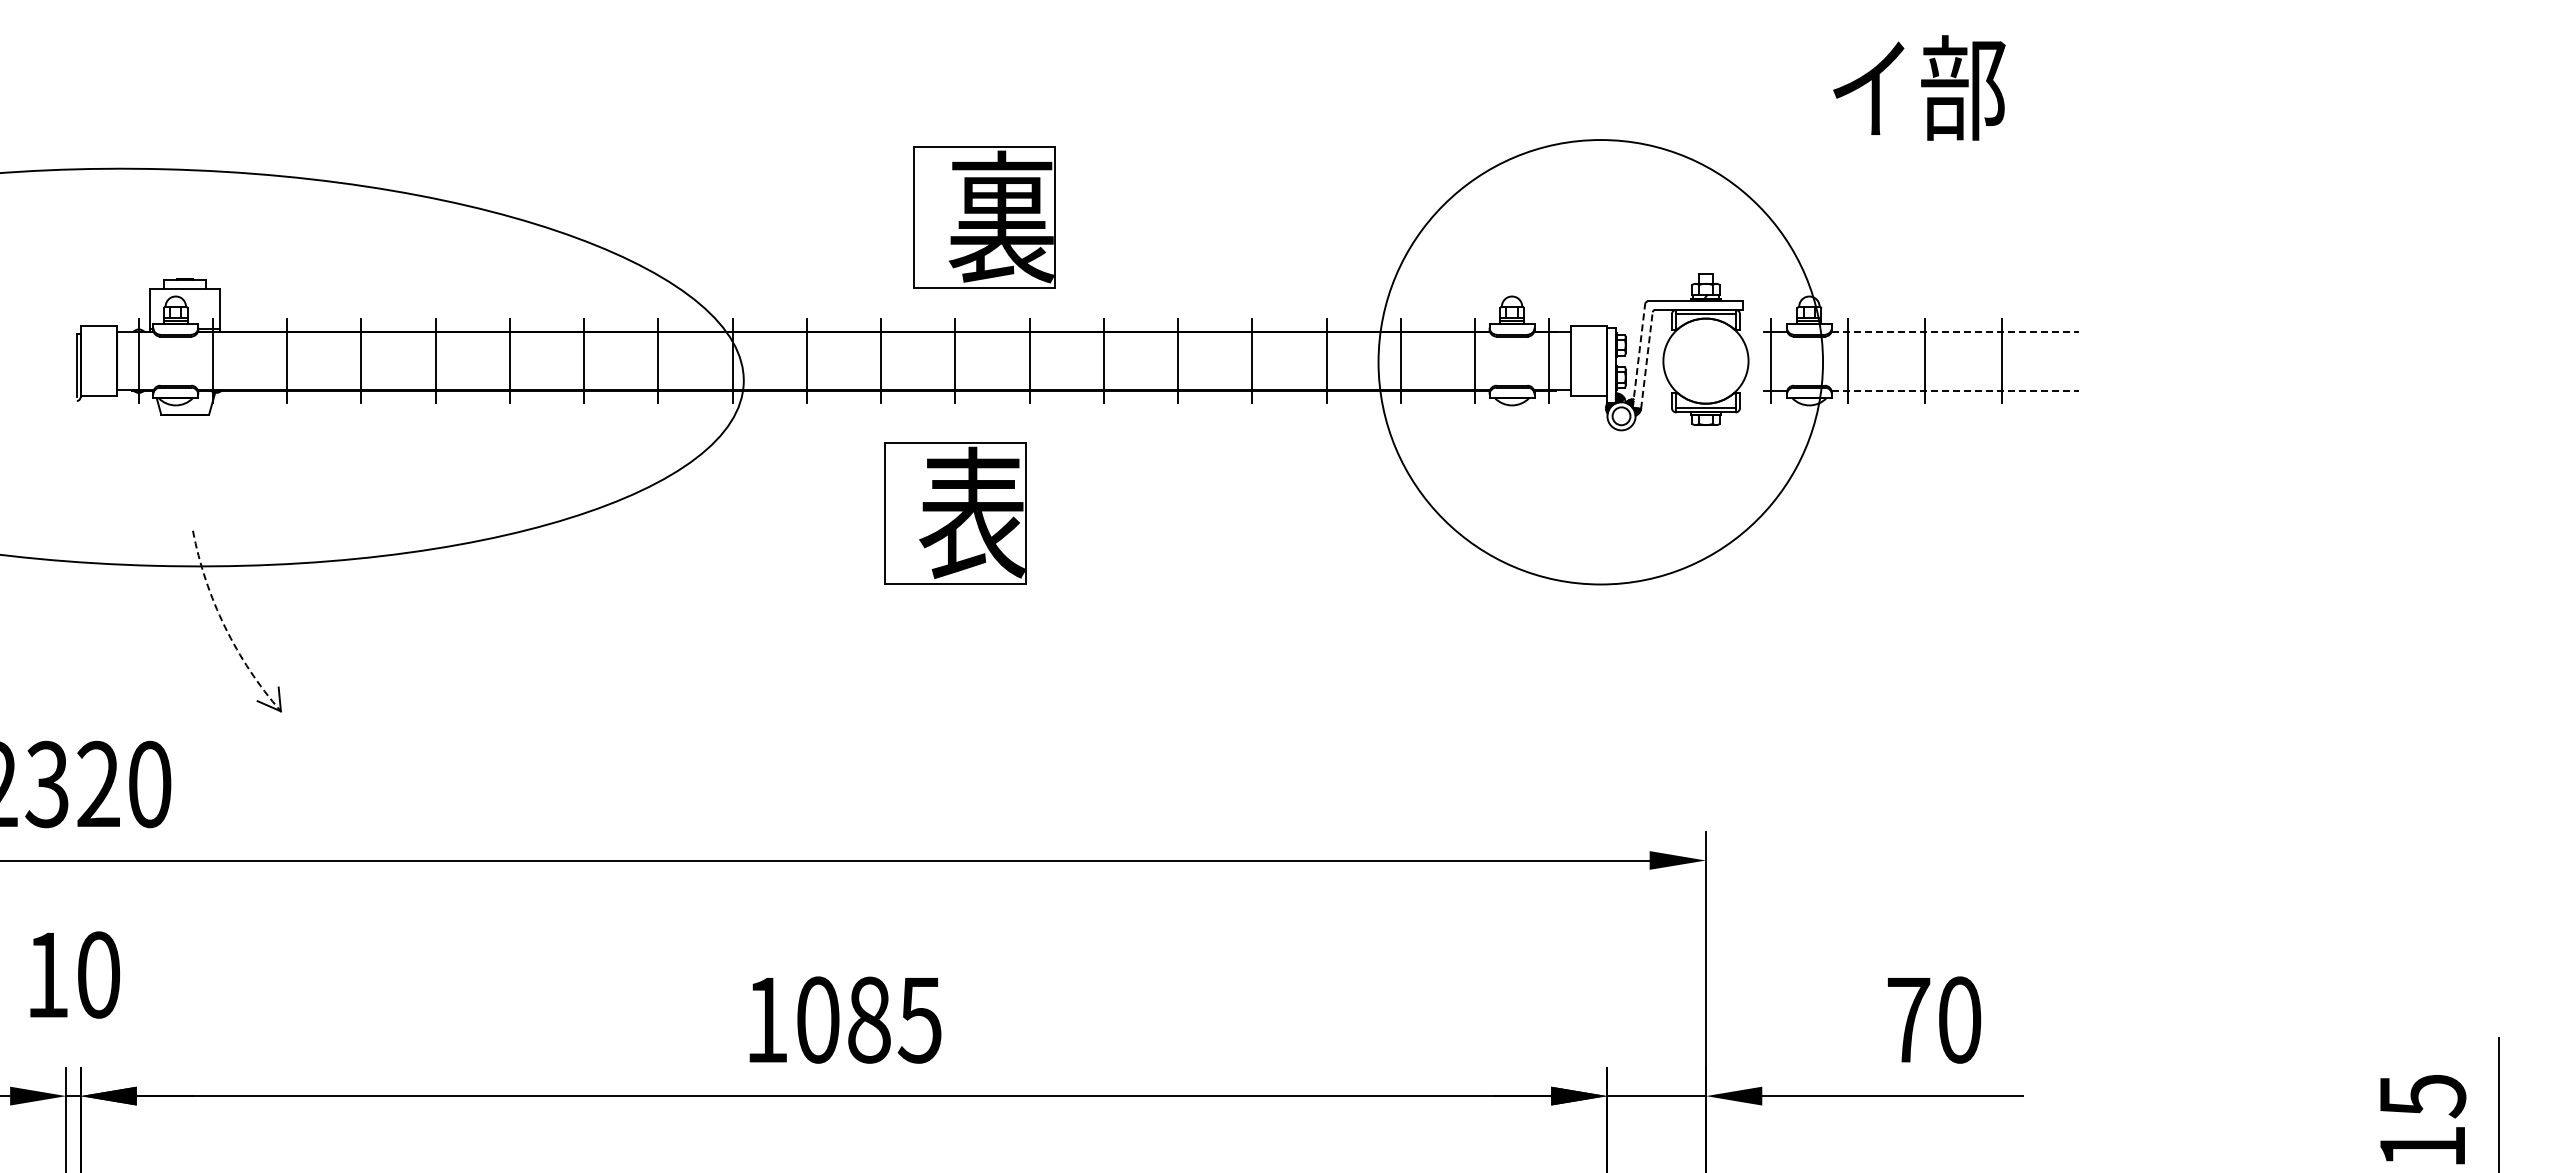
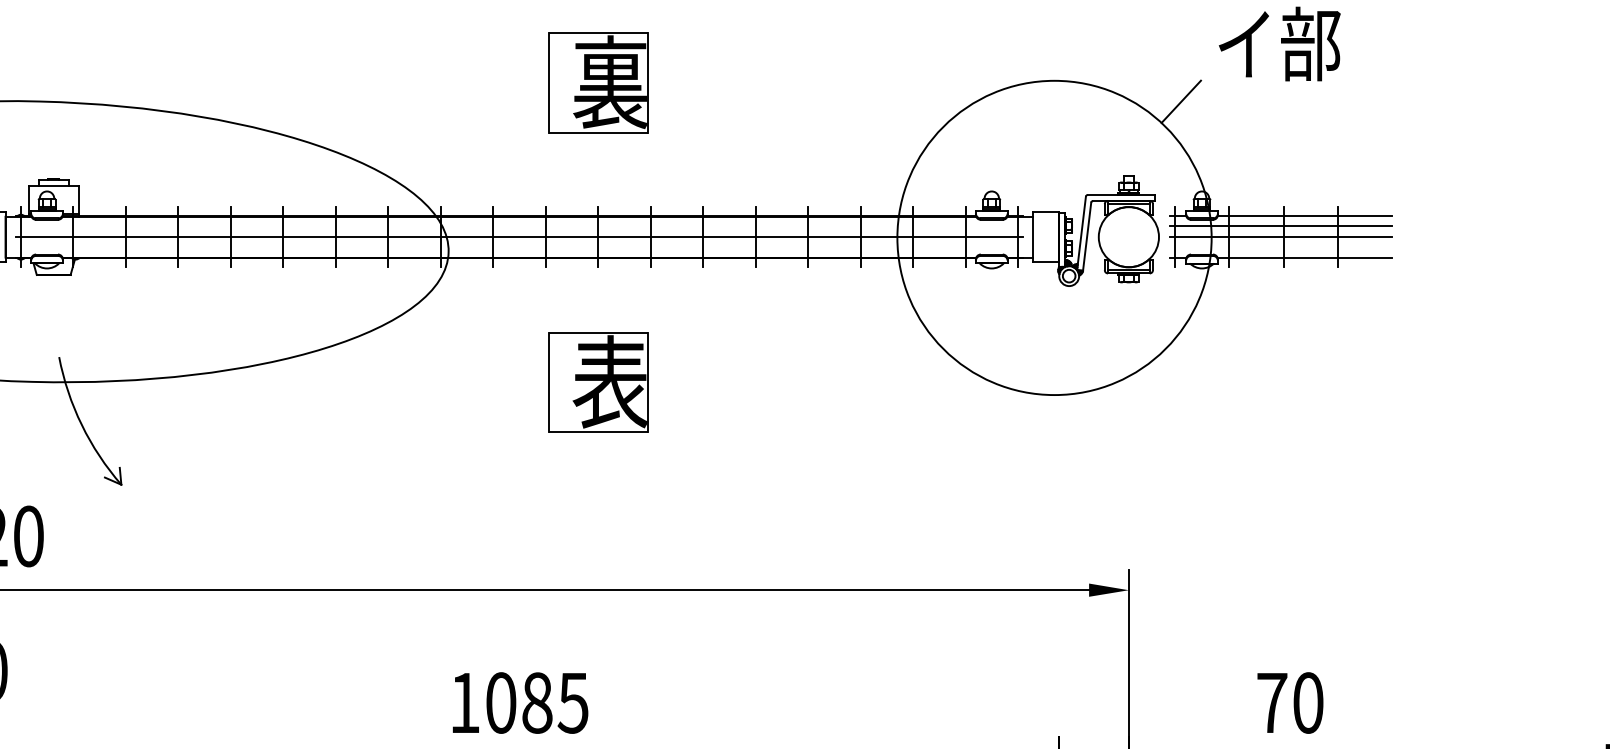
line: (1779, 169) -> (1180, 101), added
part: (984, 217) -> (598, 82), moved
line: (1955, 331) -> (1305, 216), dashed -> solid
line: (1920, 345) -> (1280, 226), added
line: (1639, 355) -> (1081, 233), dashed -> solid
line: (1646, 360) -> (1086, 236), dashed -> solid
line: (843, 361) -> (519, 237), added
line: (1920, 361) -> (1280, 237), added
line: (1955, 390) -> (1305, 257), dashed -> solid
part: (955, 513) -> (598, 382), moved
arc: (224, 626) -> (81, 424), dashed -> solid

